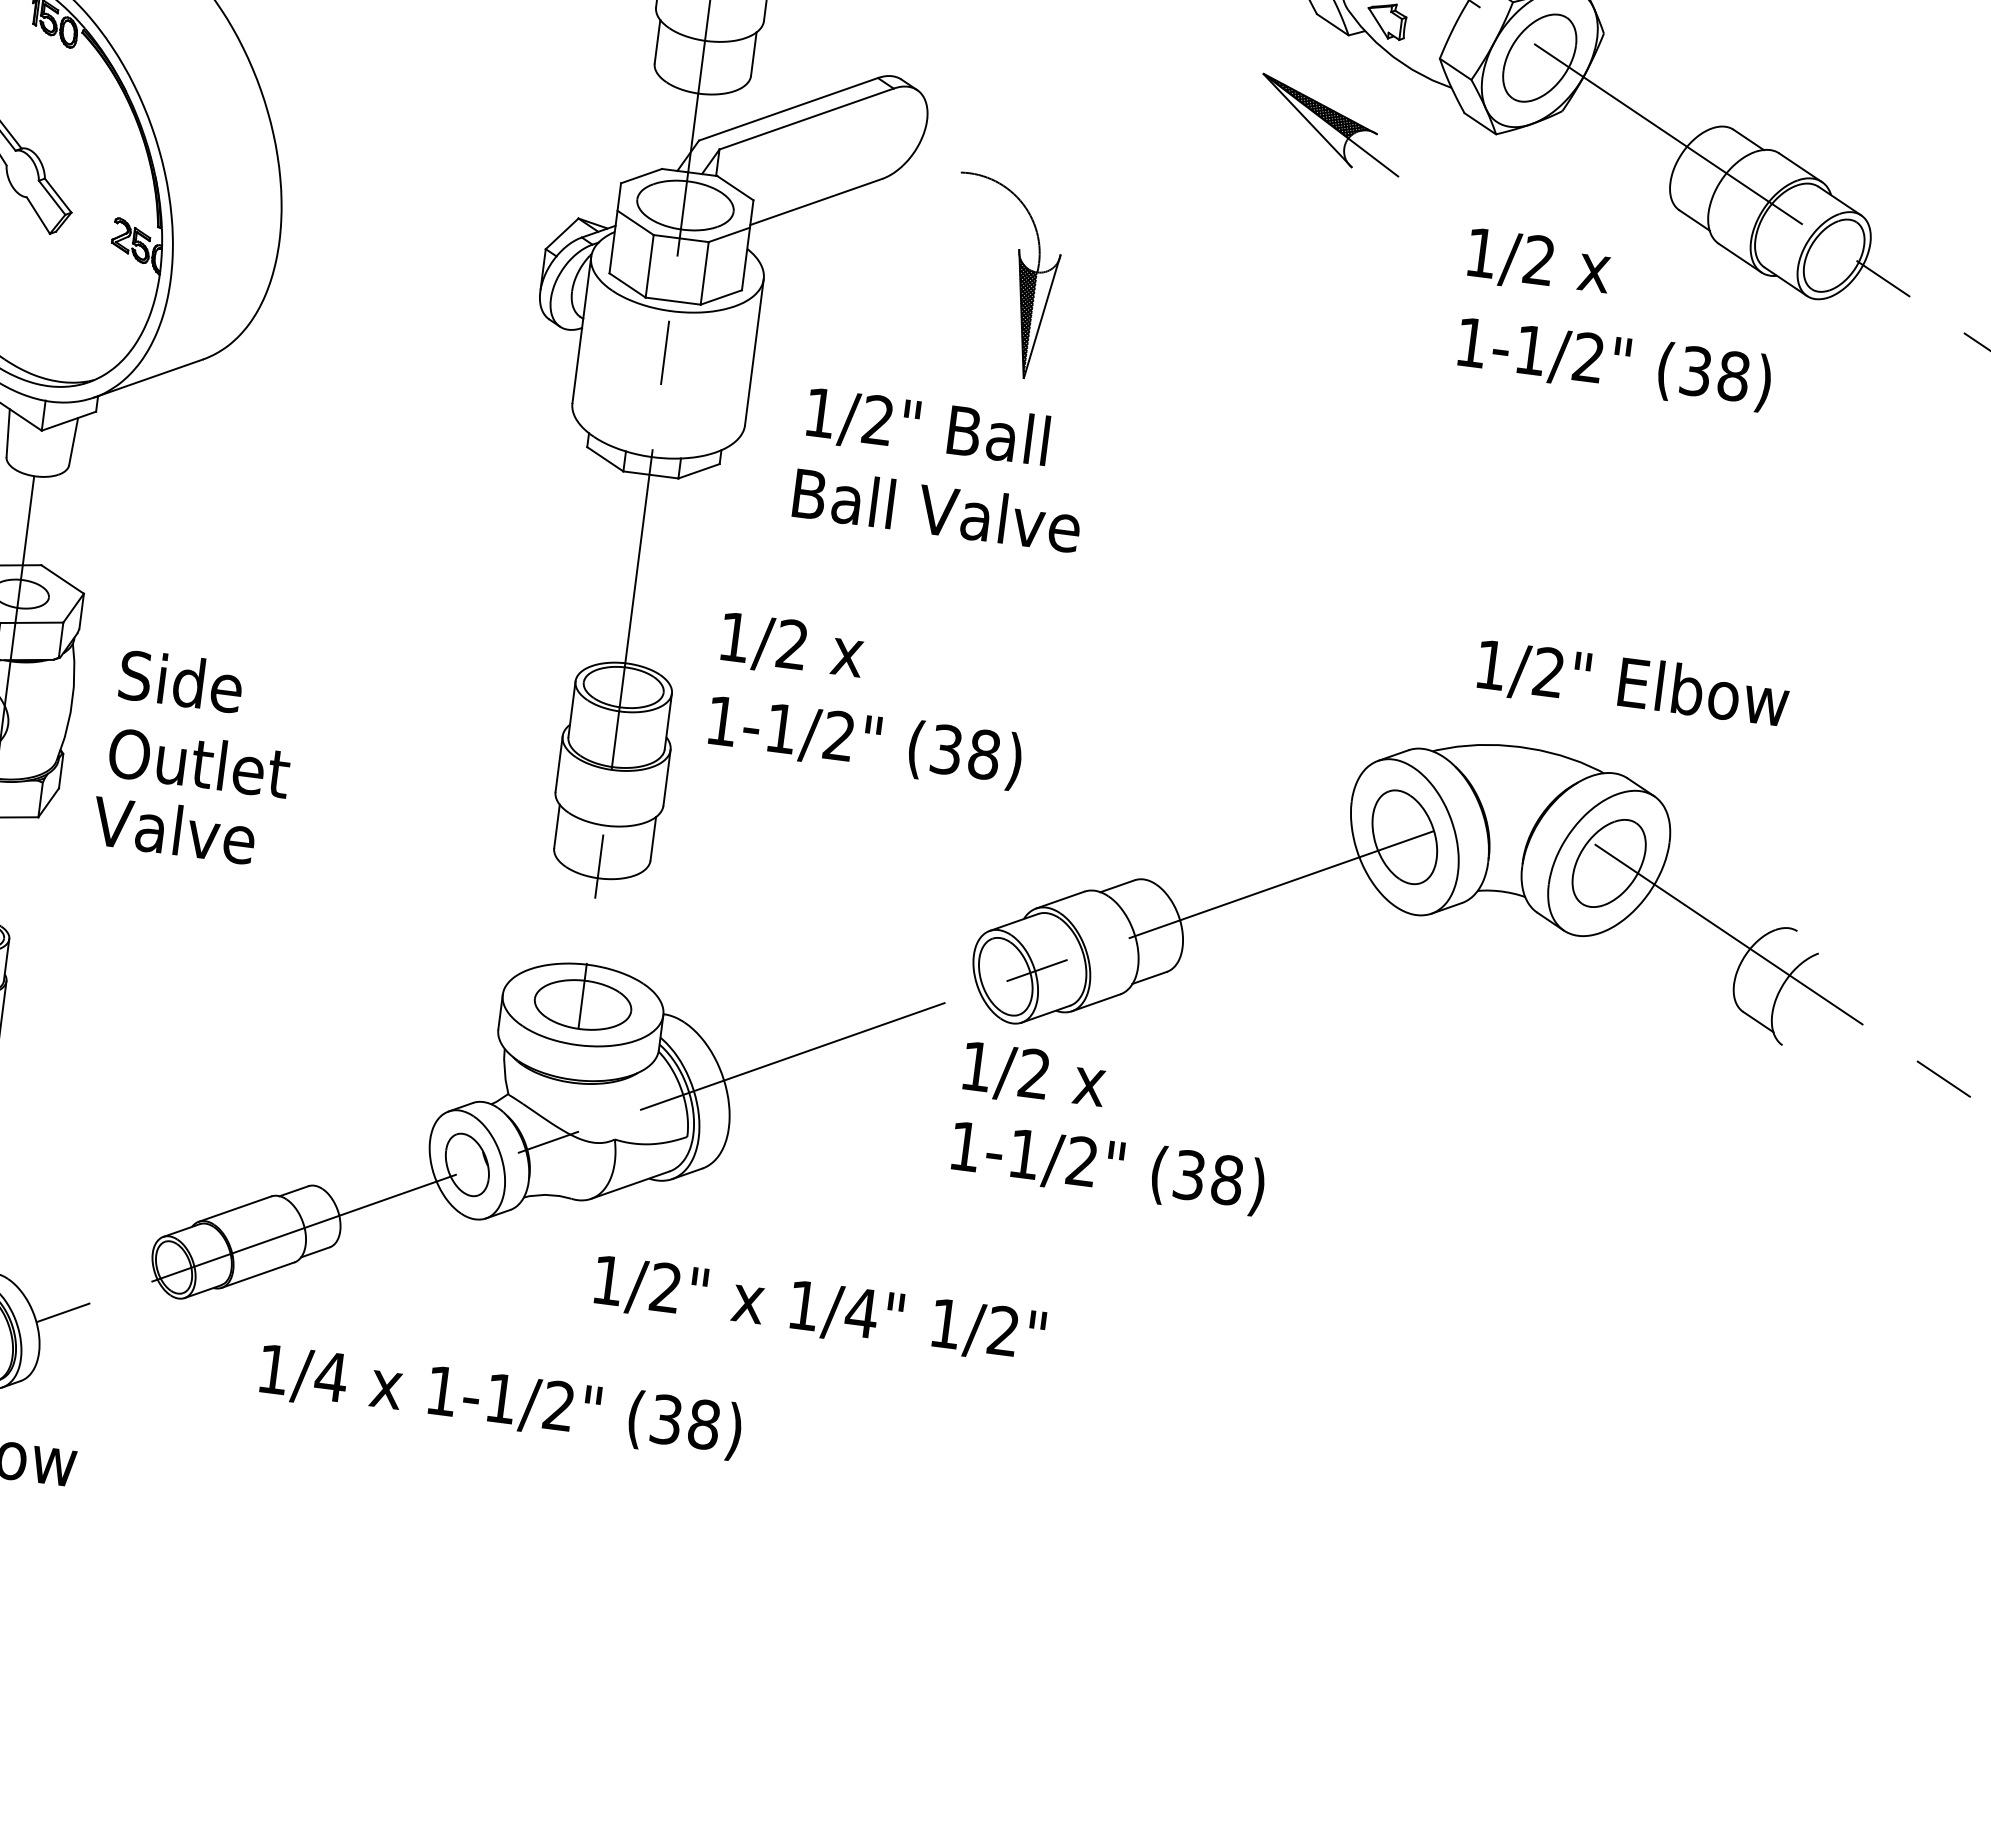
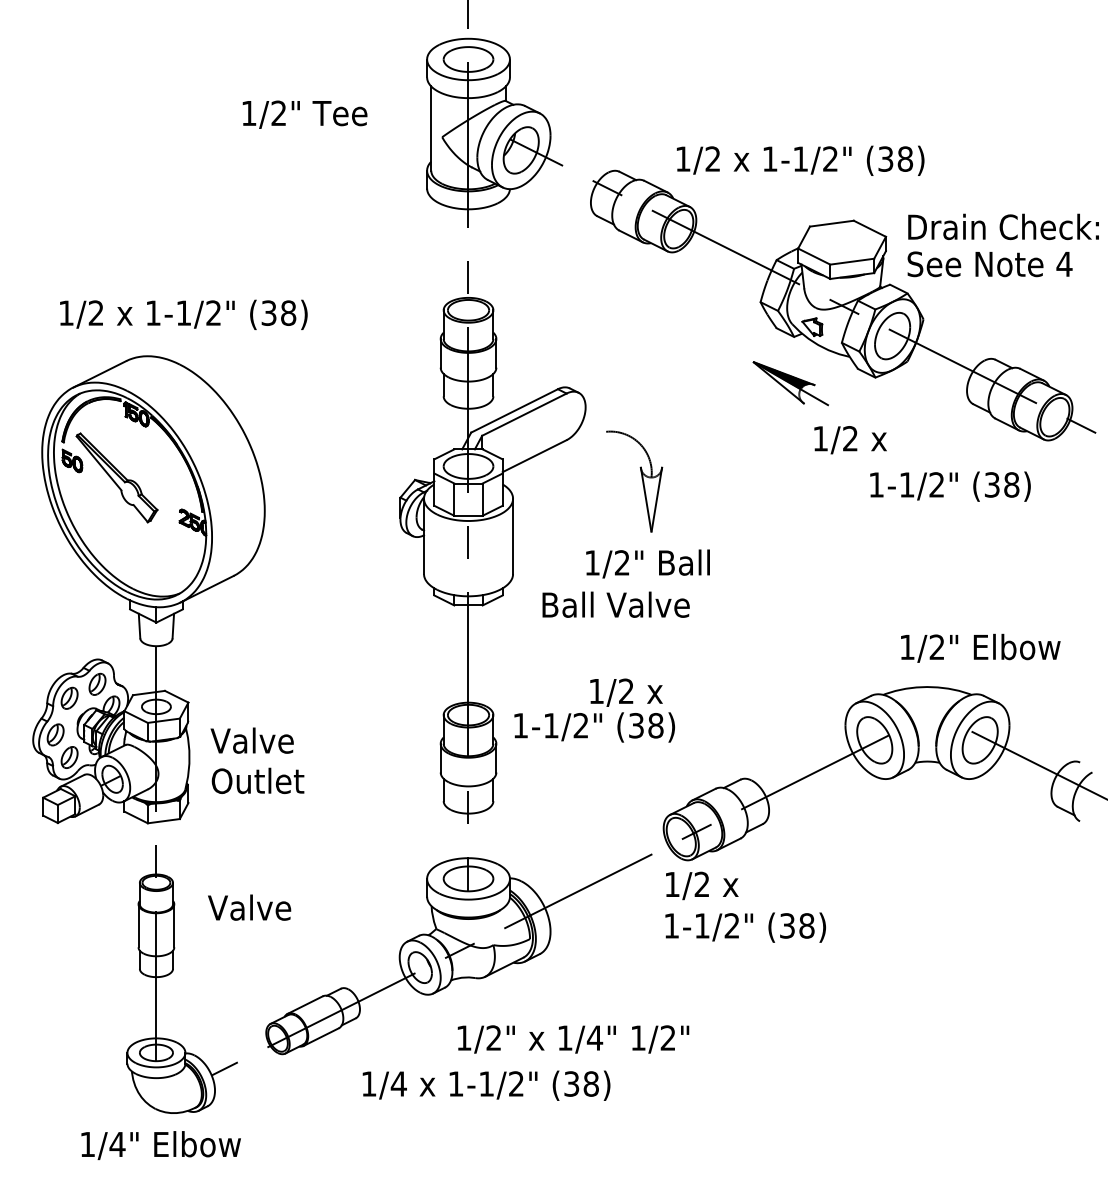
text: (1538, 263) -> (850, 440), moved
hatch: (1021, 317) -> (646, 501), removed
text: (926, 427) -> (647, 563), moved
text: (792, 646) -> (626, 692), moved
text: (196, 682) -> (251, 740), Side -> Valve
text: (174, 829) -> (249, 907), moved
text: (819, 1310) -> (573, 1039), moved
text: (500, 1401) -> (486, 1085), moved

